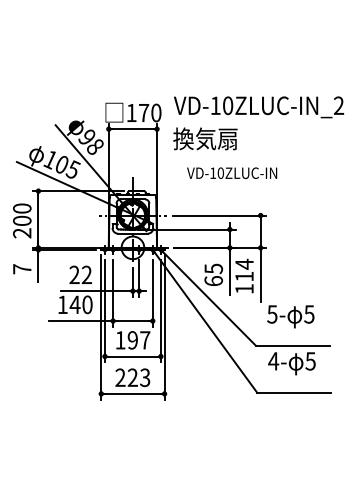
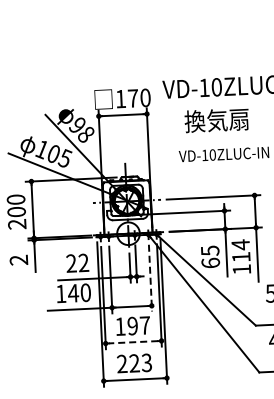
text: (205, 138) -> (216, 120), moved
text: (22, 269) -> (19, 260), 7 -> 2
line: (152, 293) -> (150, 278), solid -> dashed
line: (132, 356) -> (133, 342), solid -> dashed

